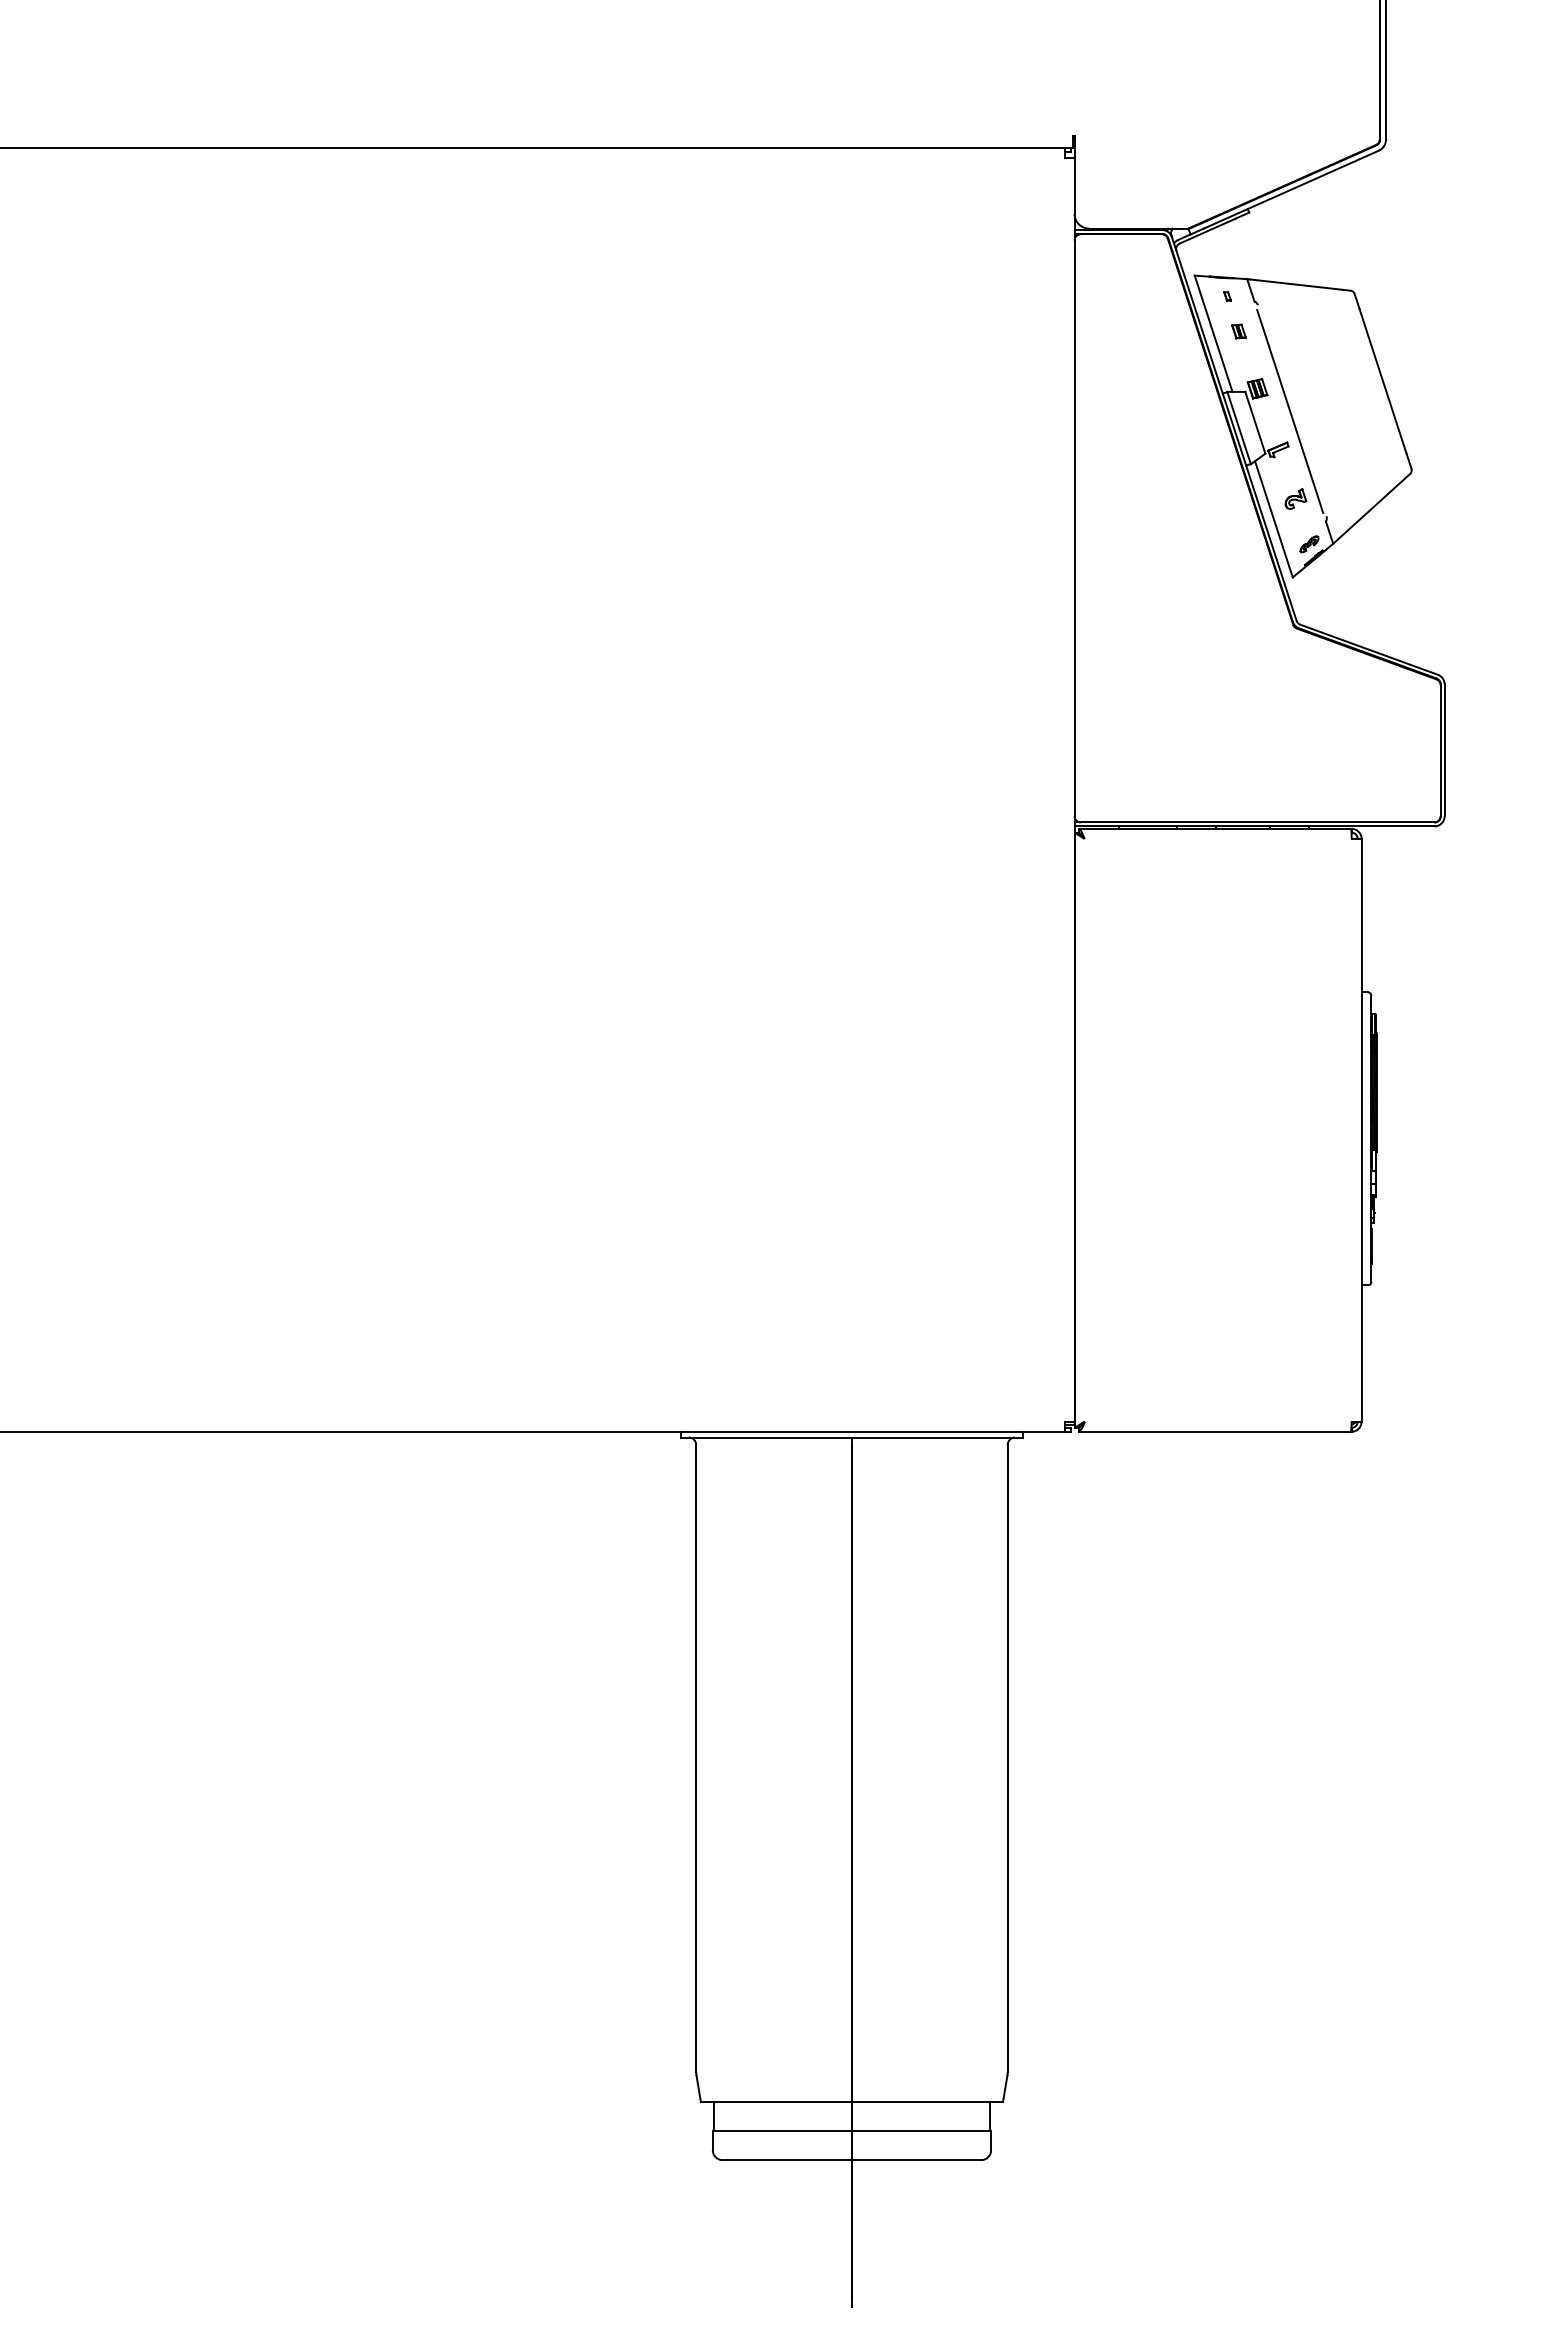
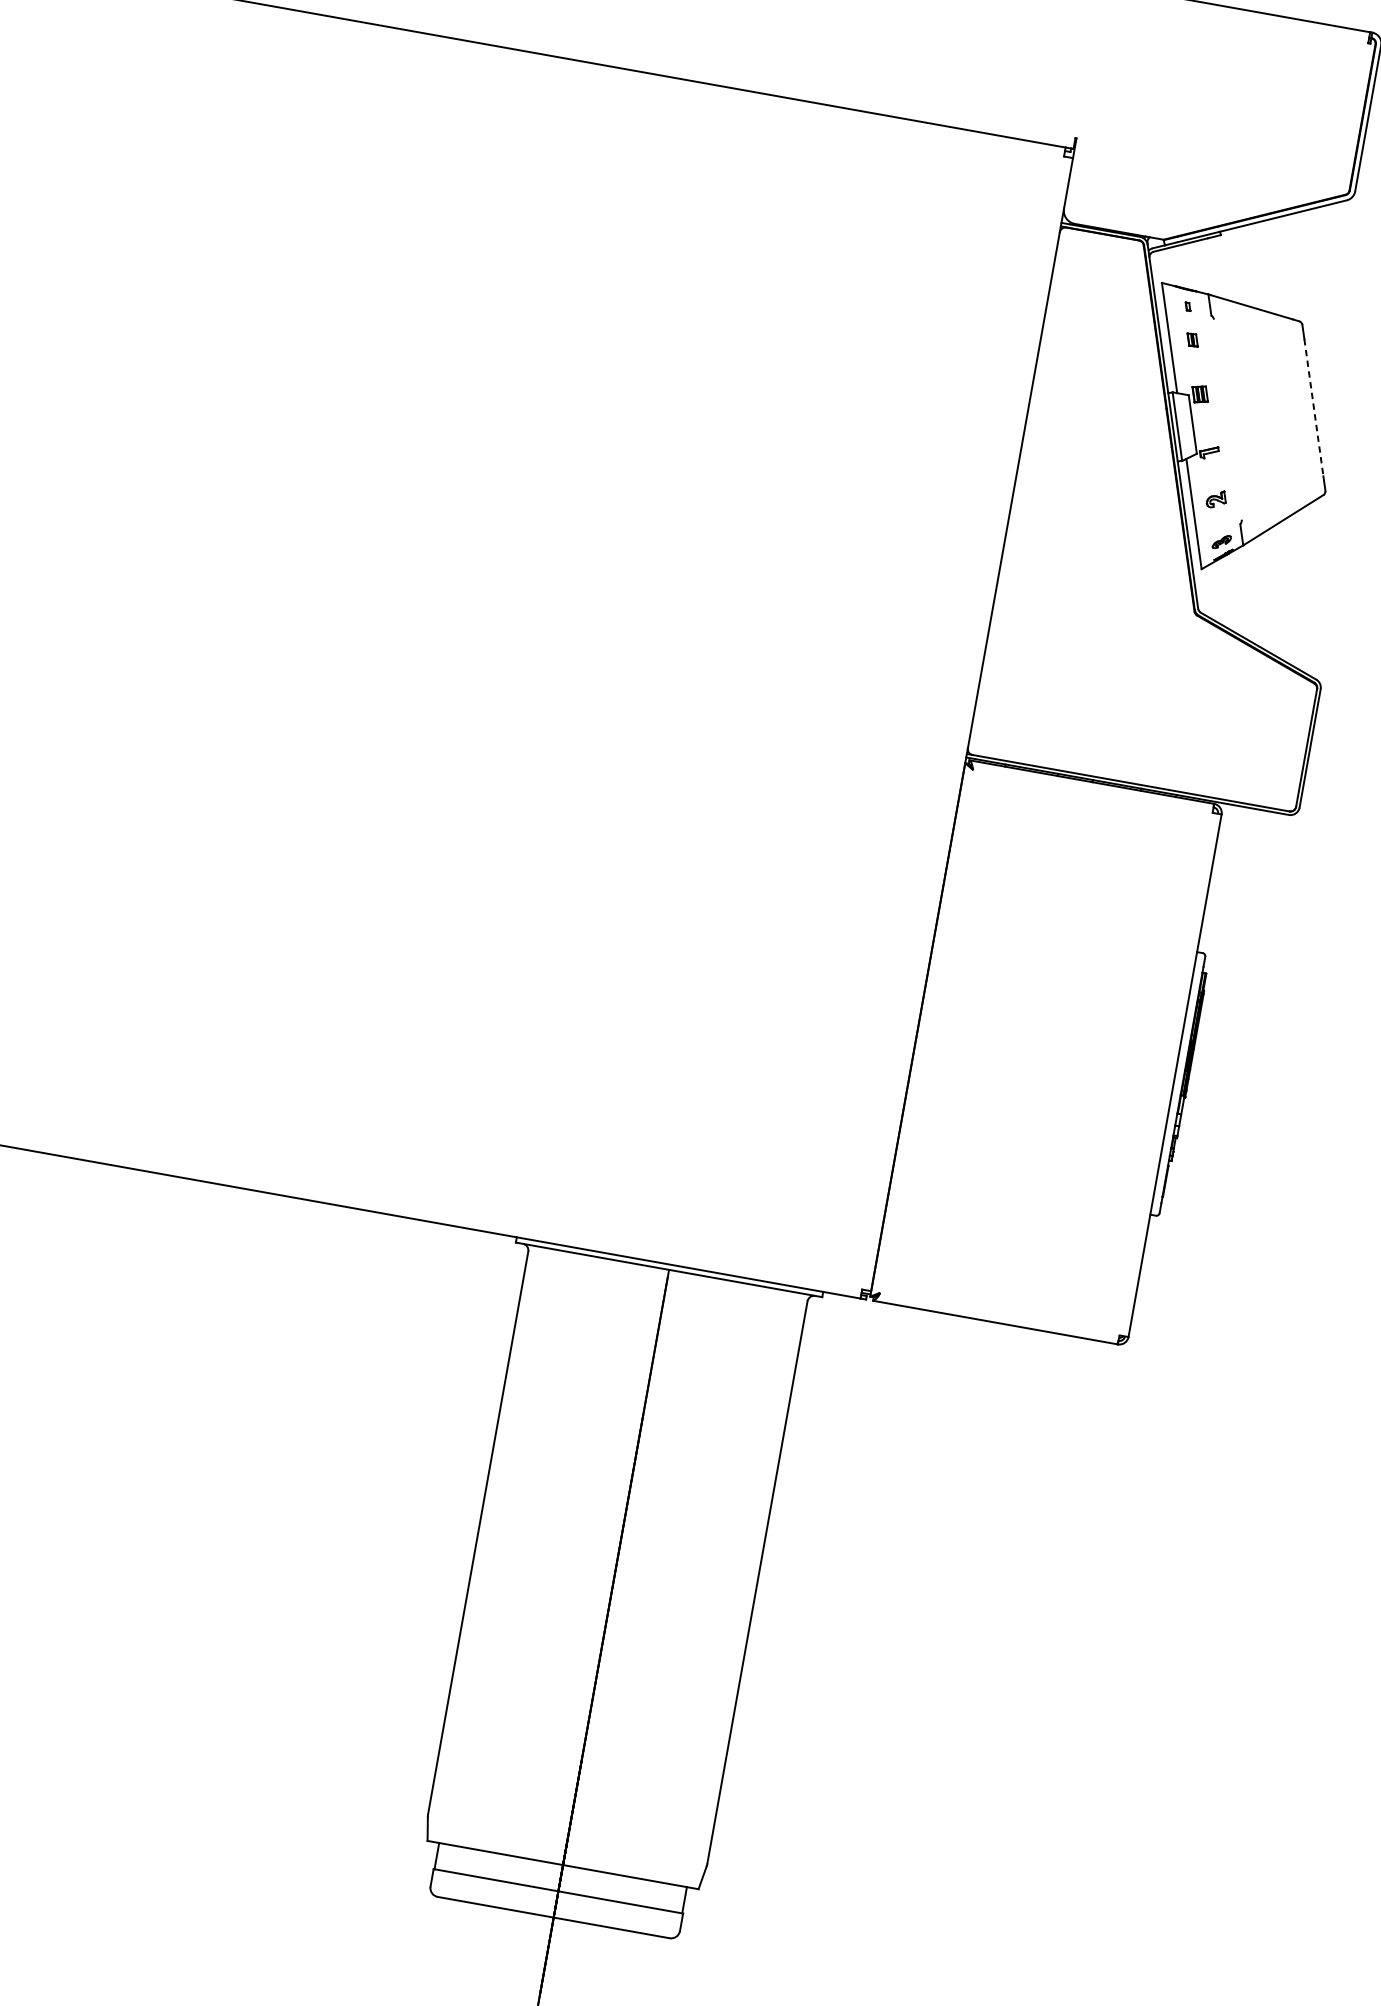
line: (1383, 381) -> (1314, 407), solid -> dashed
line: (1290, 410) -> (1226, 419), removed

